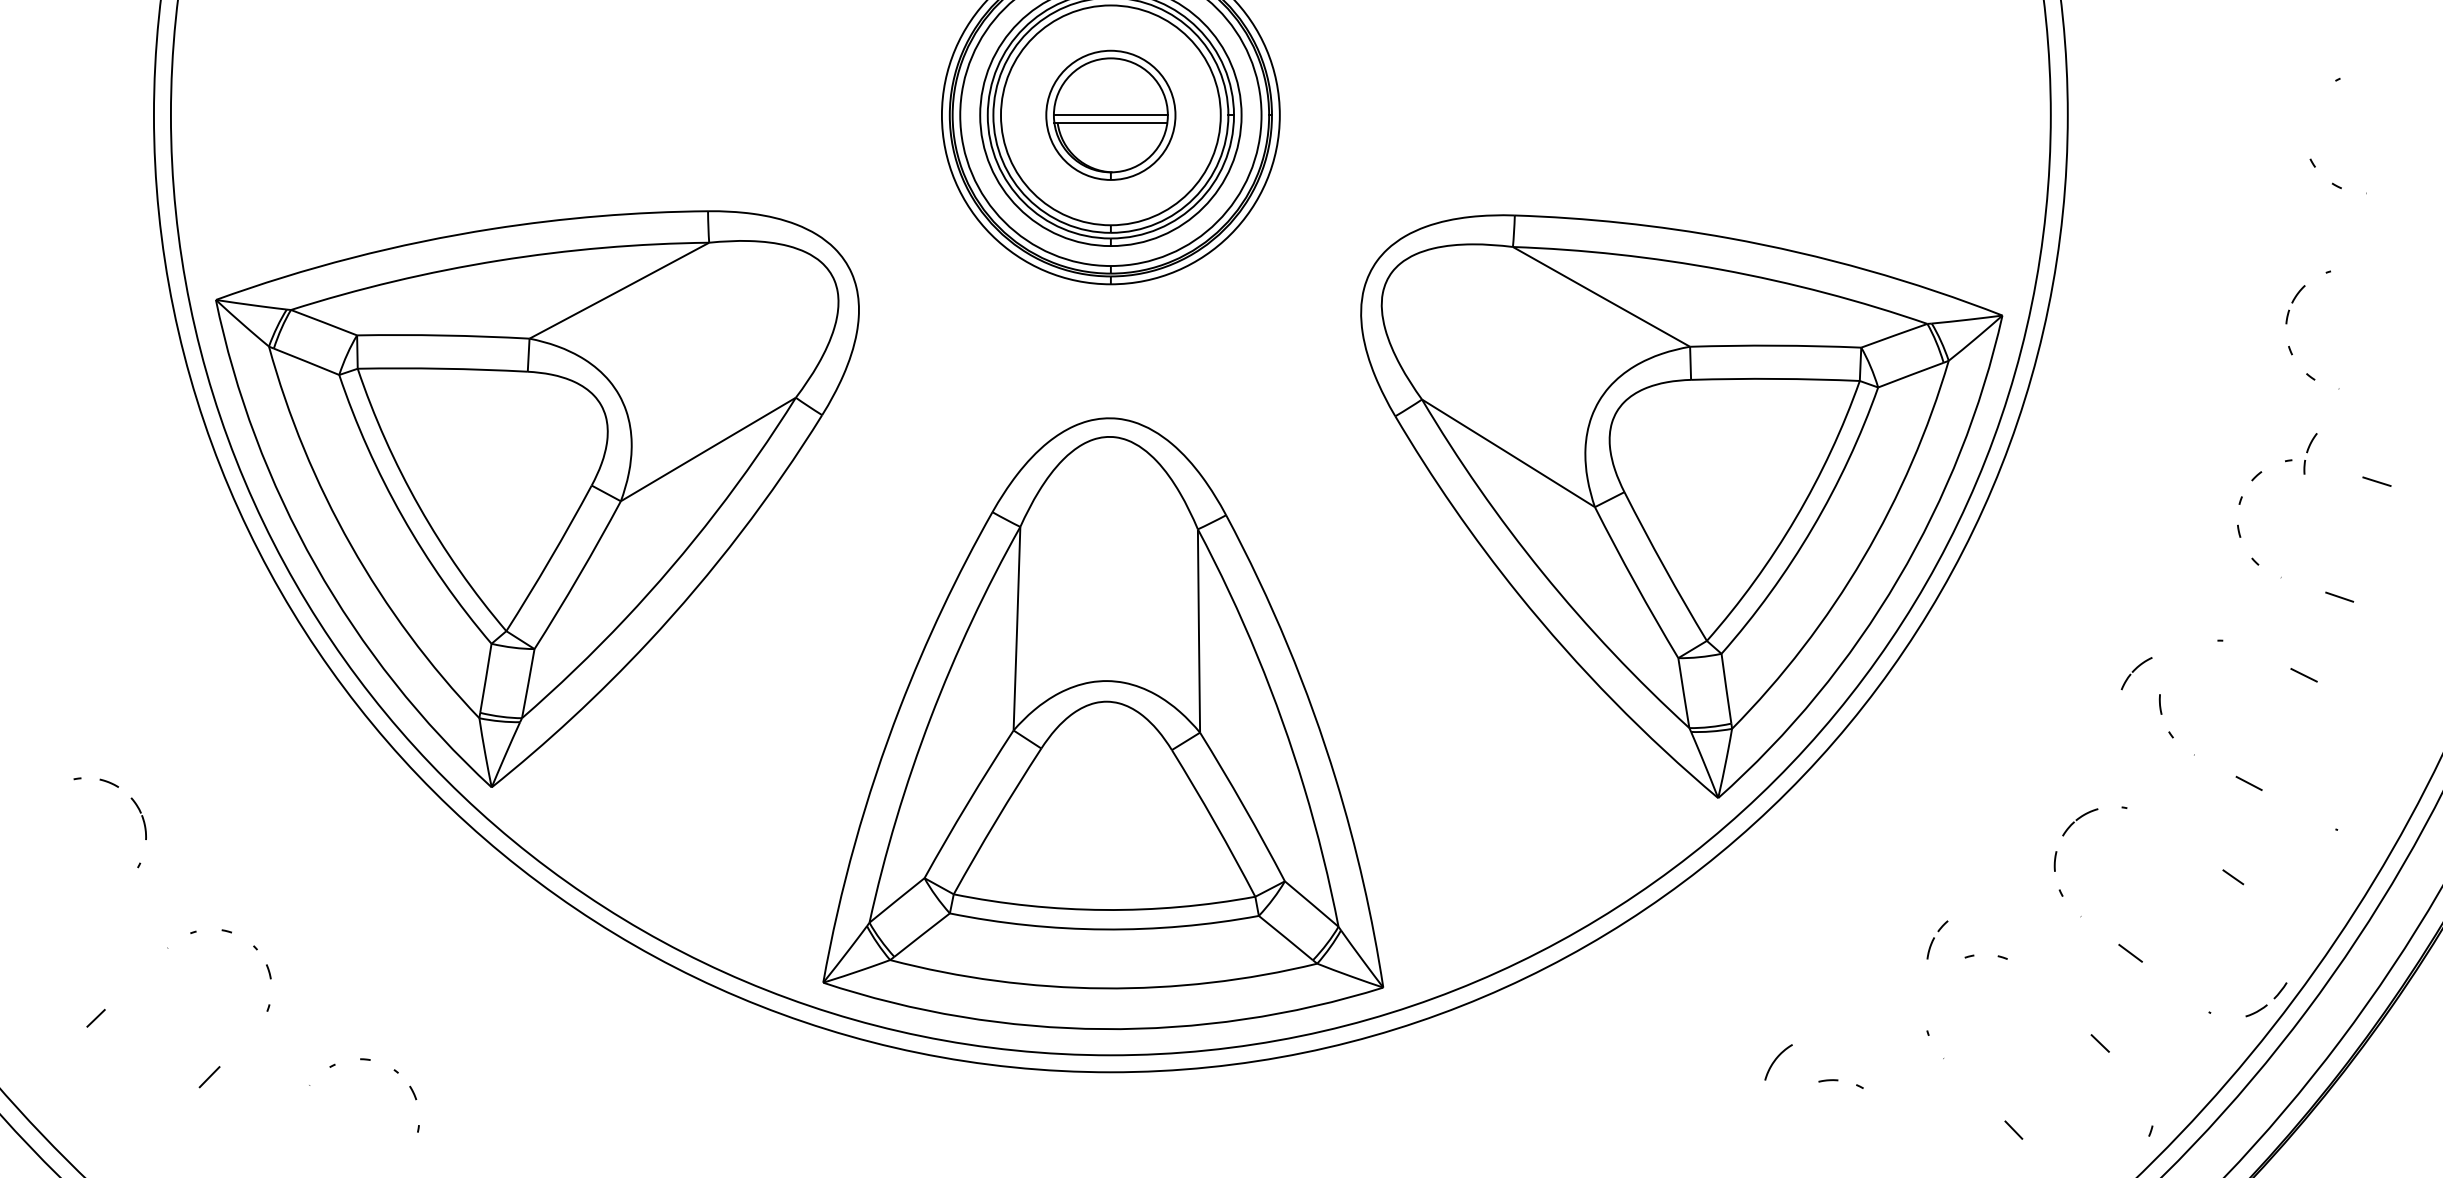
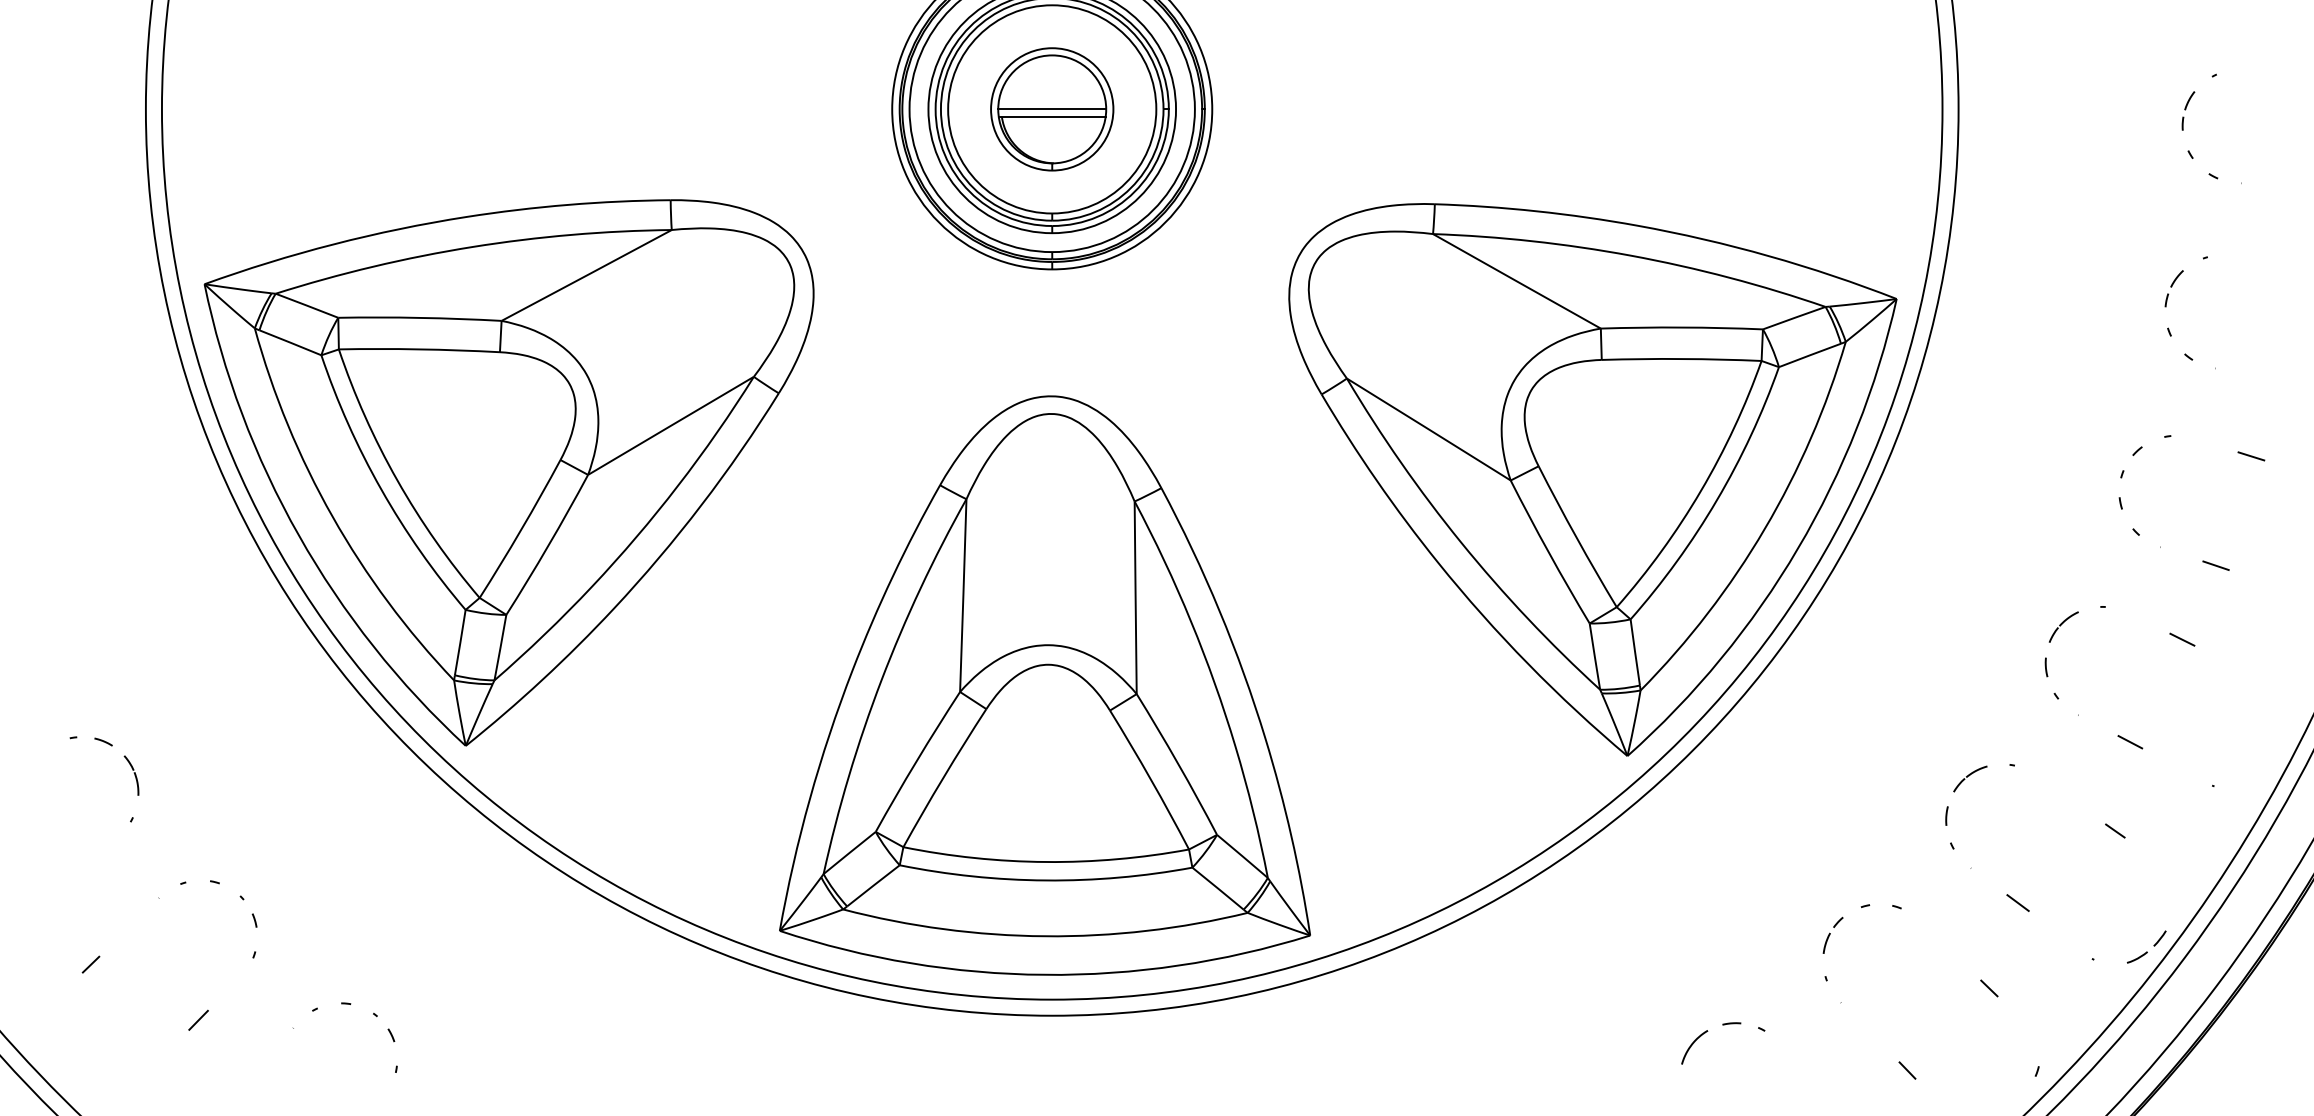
part: (2310, 453) -> (2188, 110), moved
part: (2136, 672) -> (2063, 626), moved
part: (1936, 938) -> (1832, 934), moved
curve: (1776, 1060) -> (1692, 1045), moved

